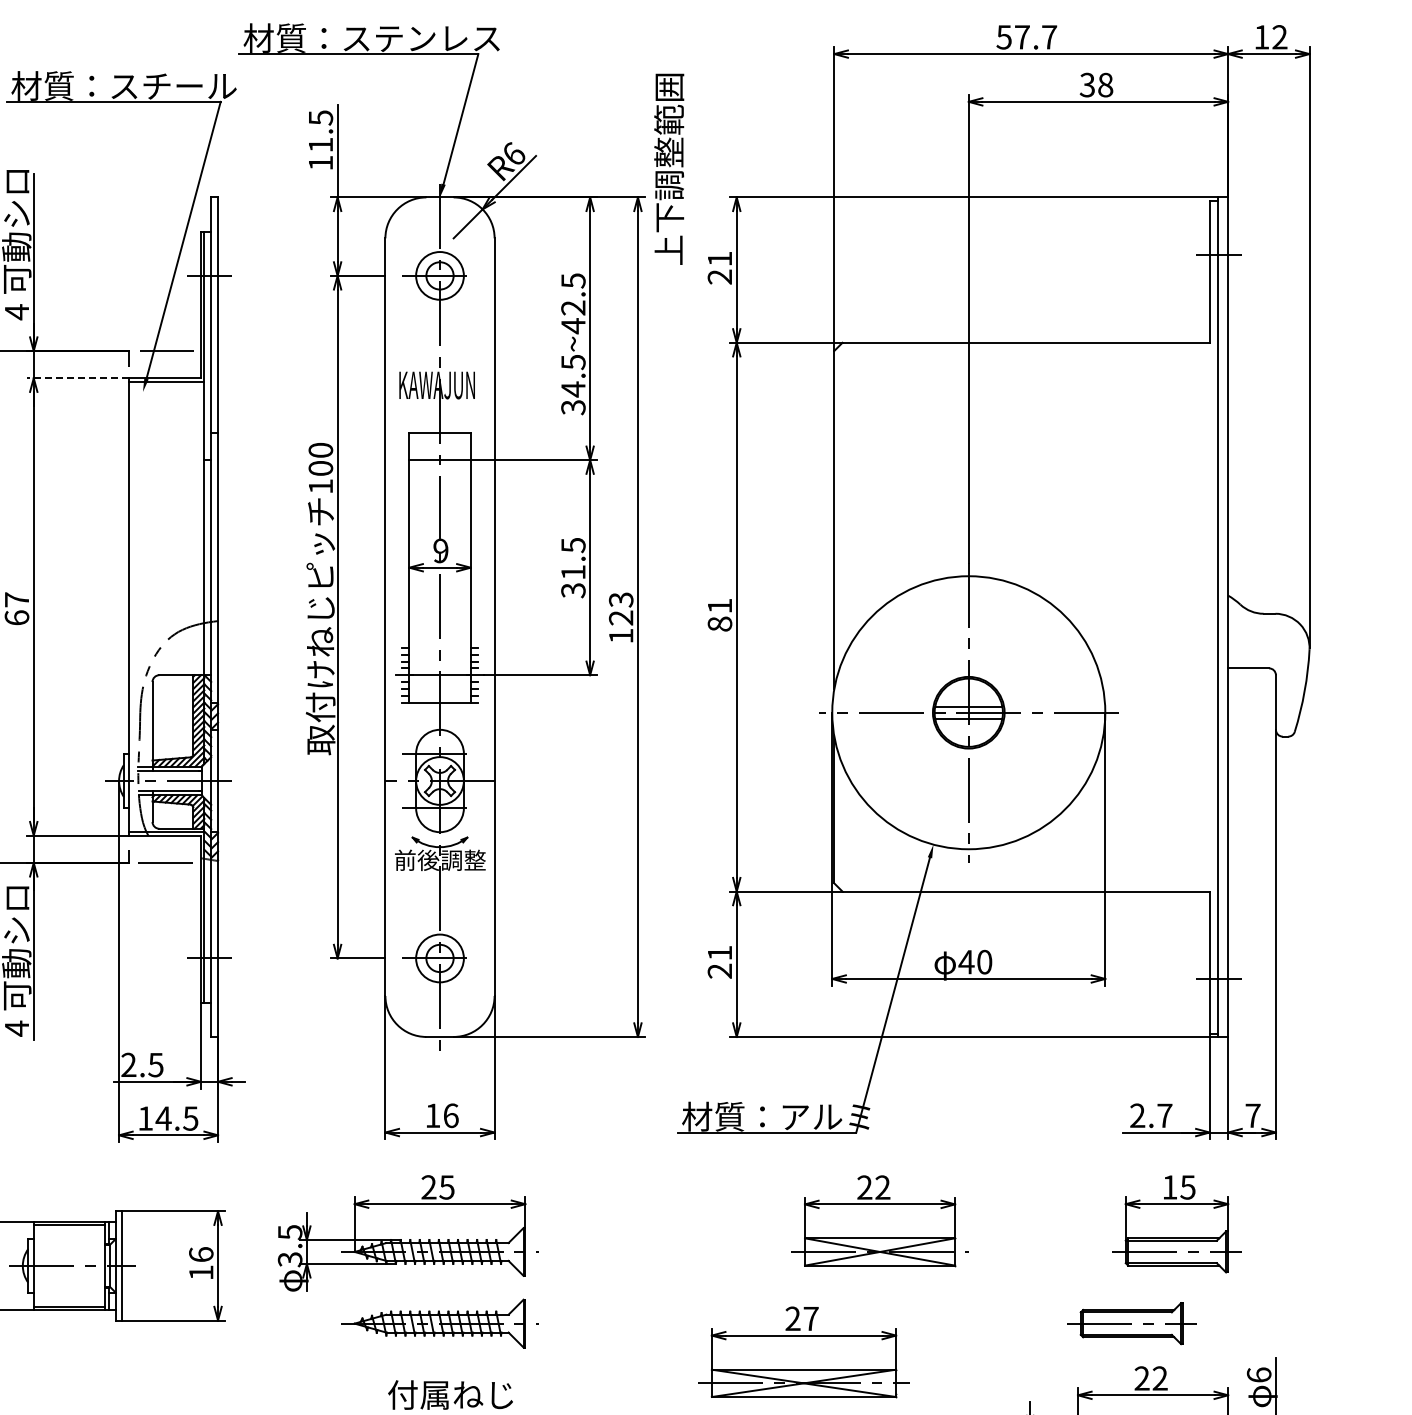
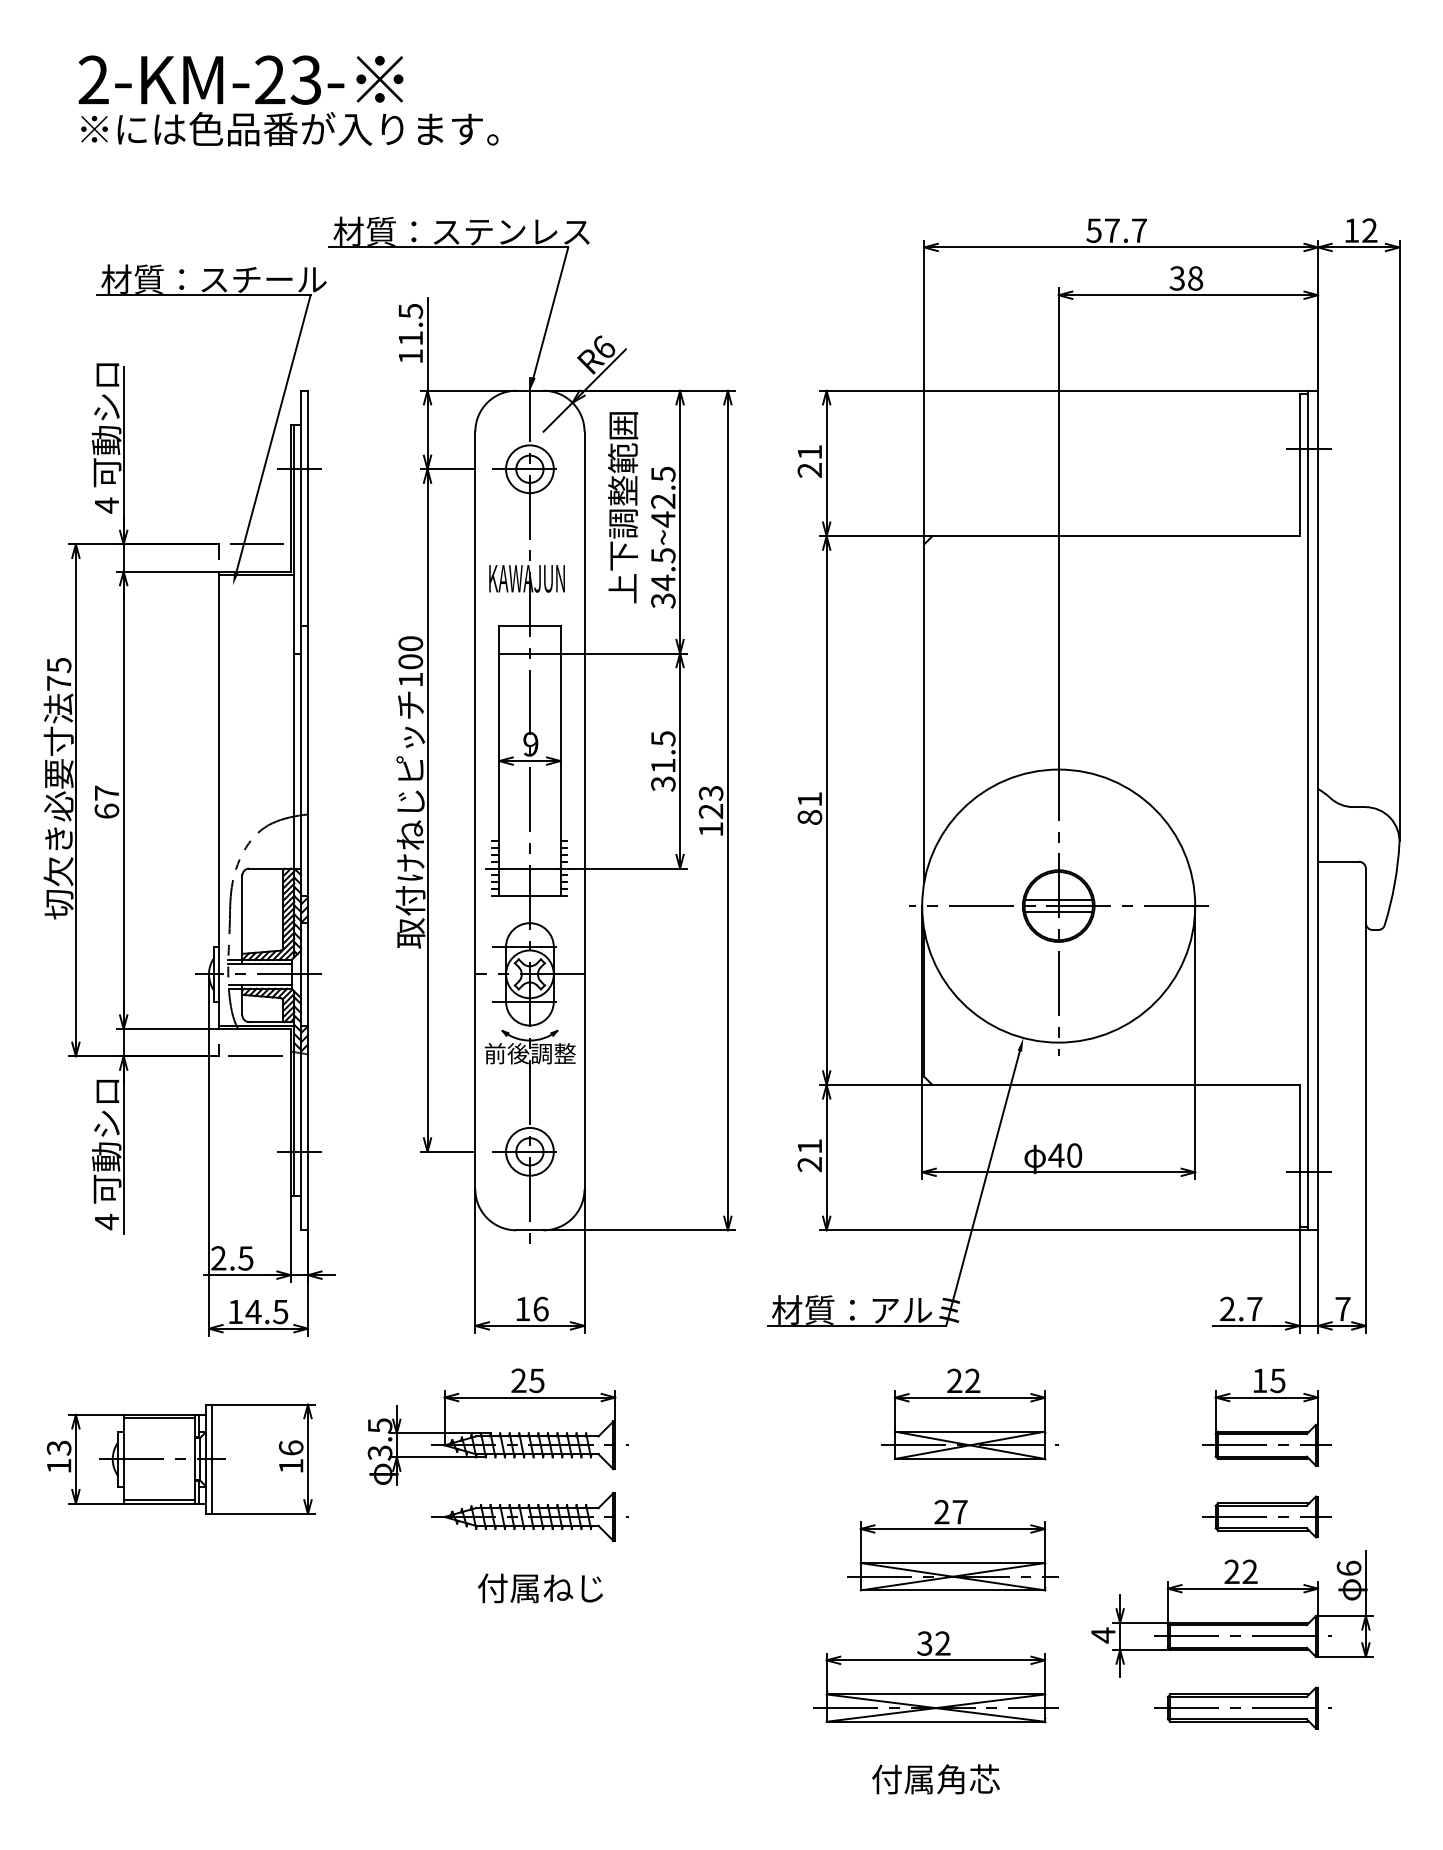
text: (669, 169) -> (623, 507), moved
line: (77, 378) -> (167, 571), dashed -> solid
part: (1131, 1323) -> (1266, 1516), moved
part: (803, 1352) -> (952, 1545), moved

